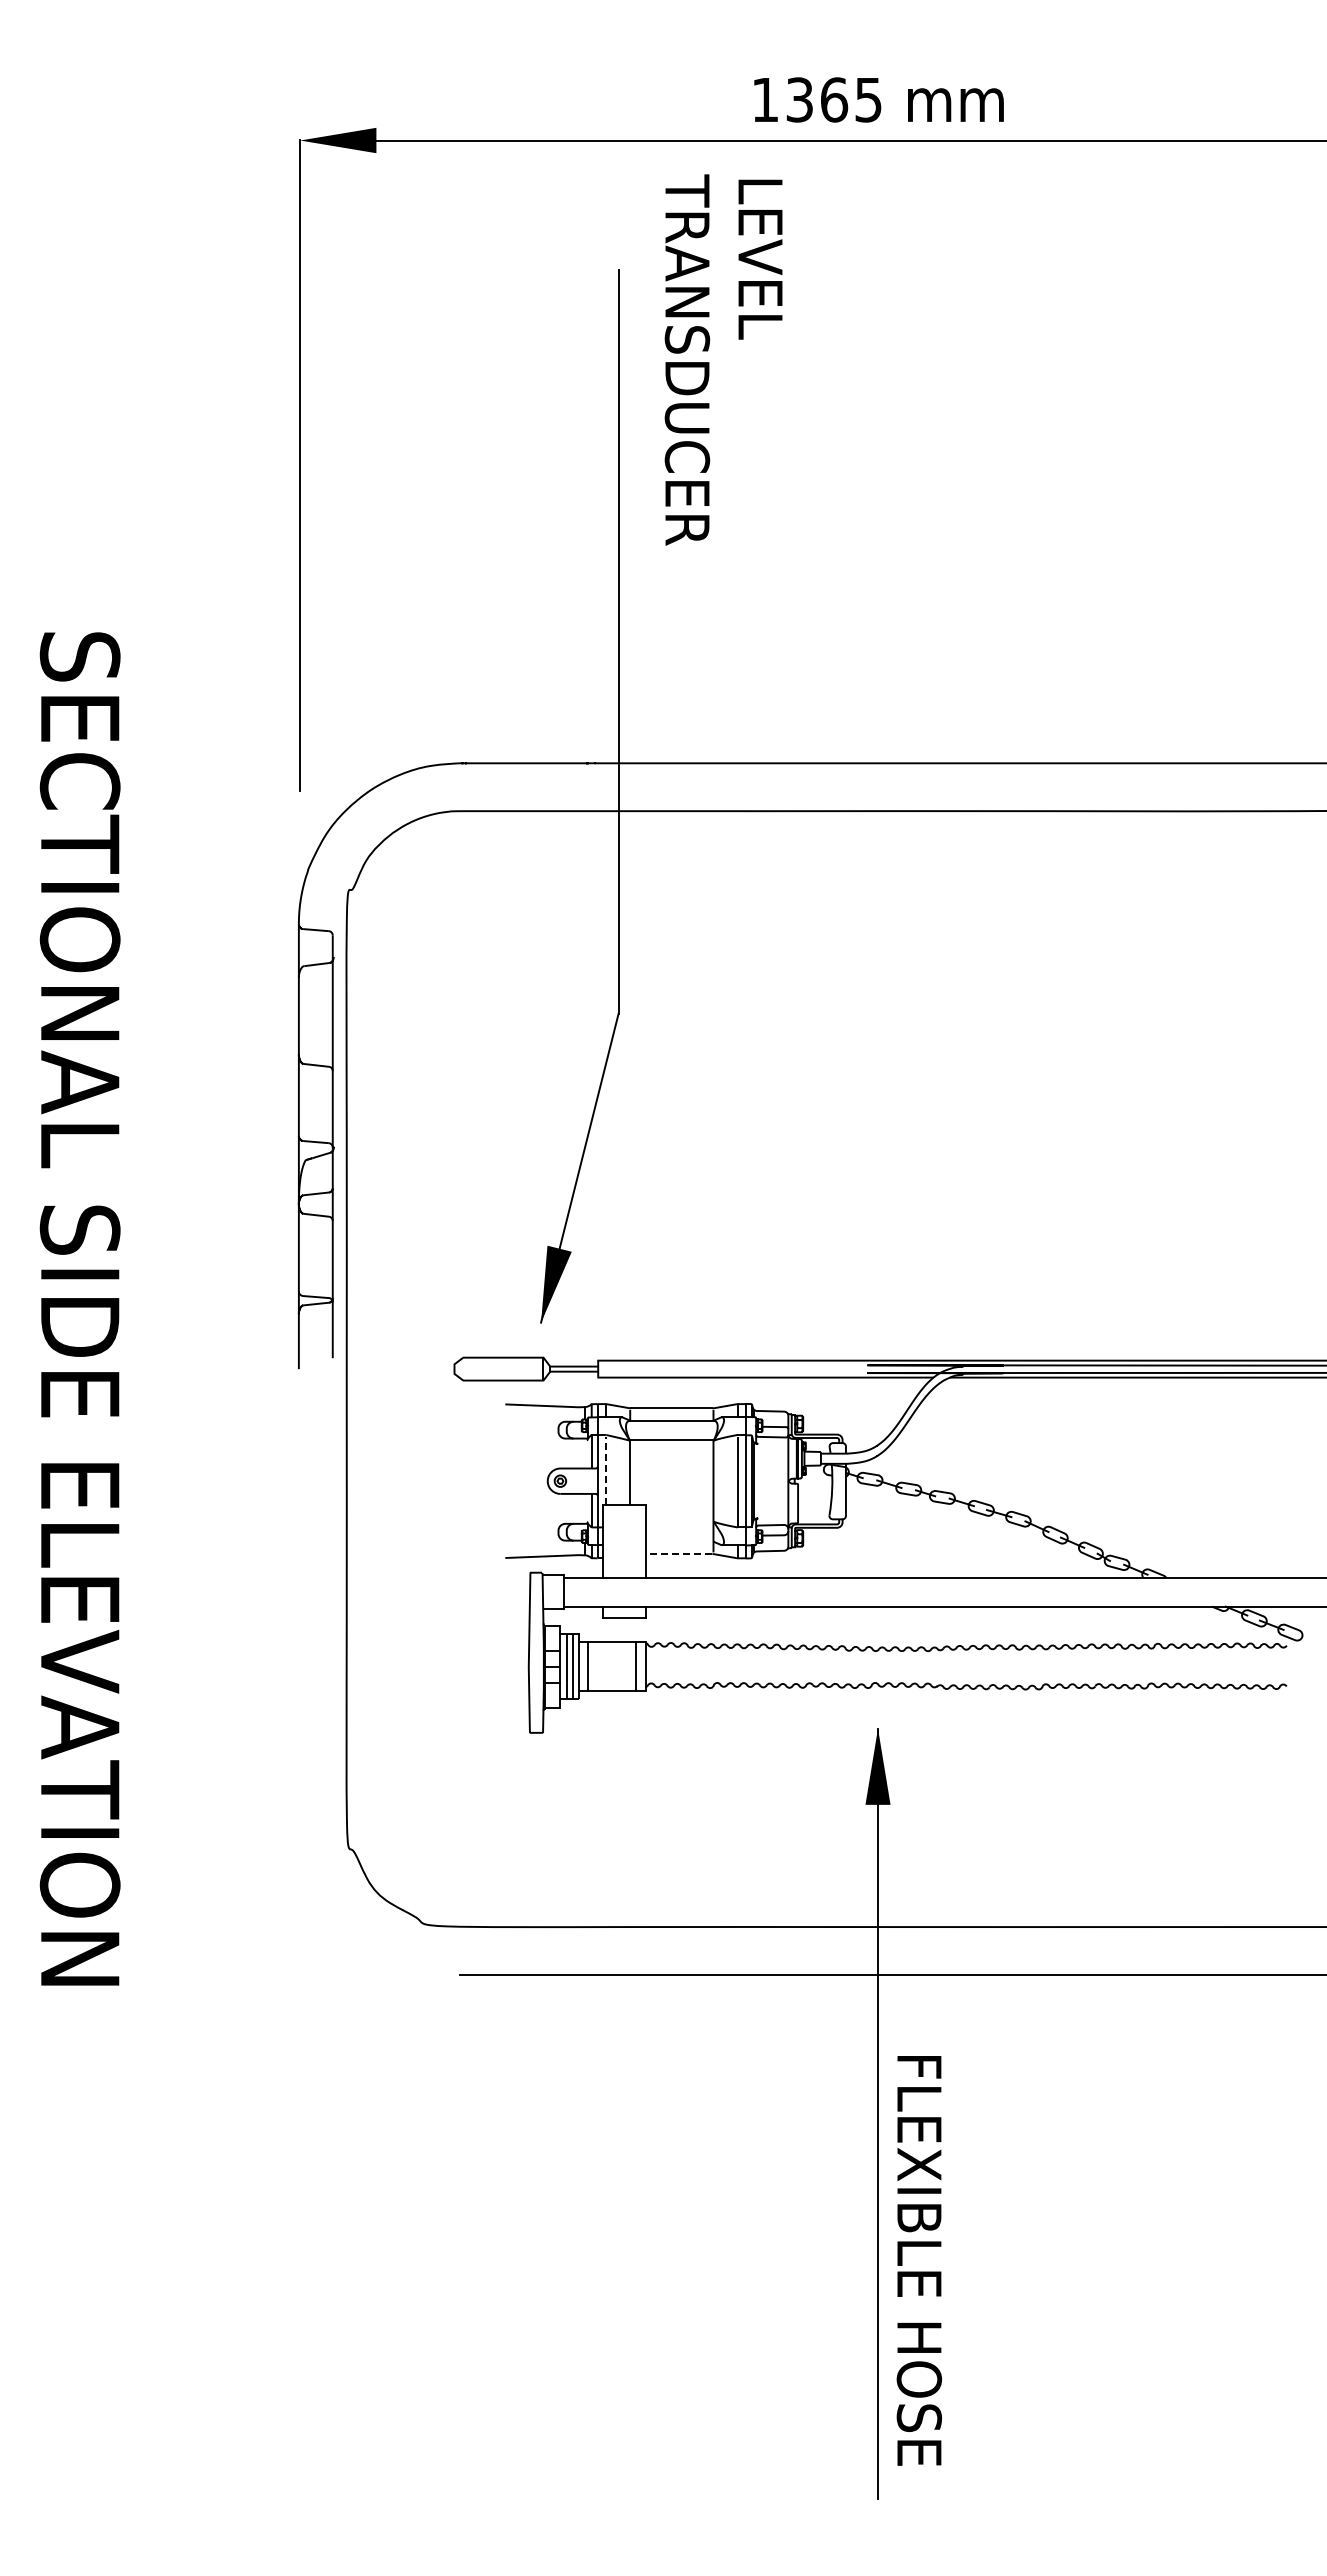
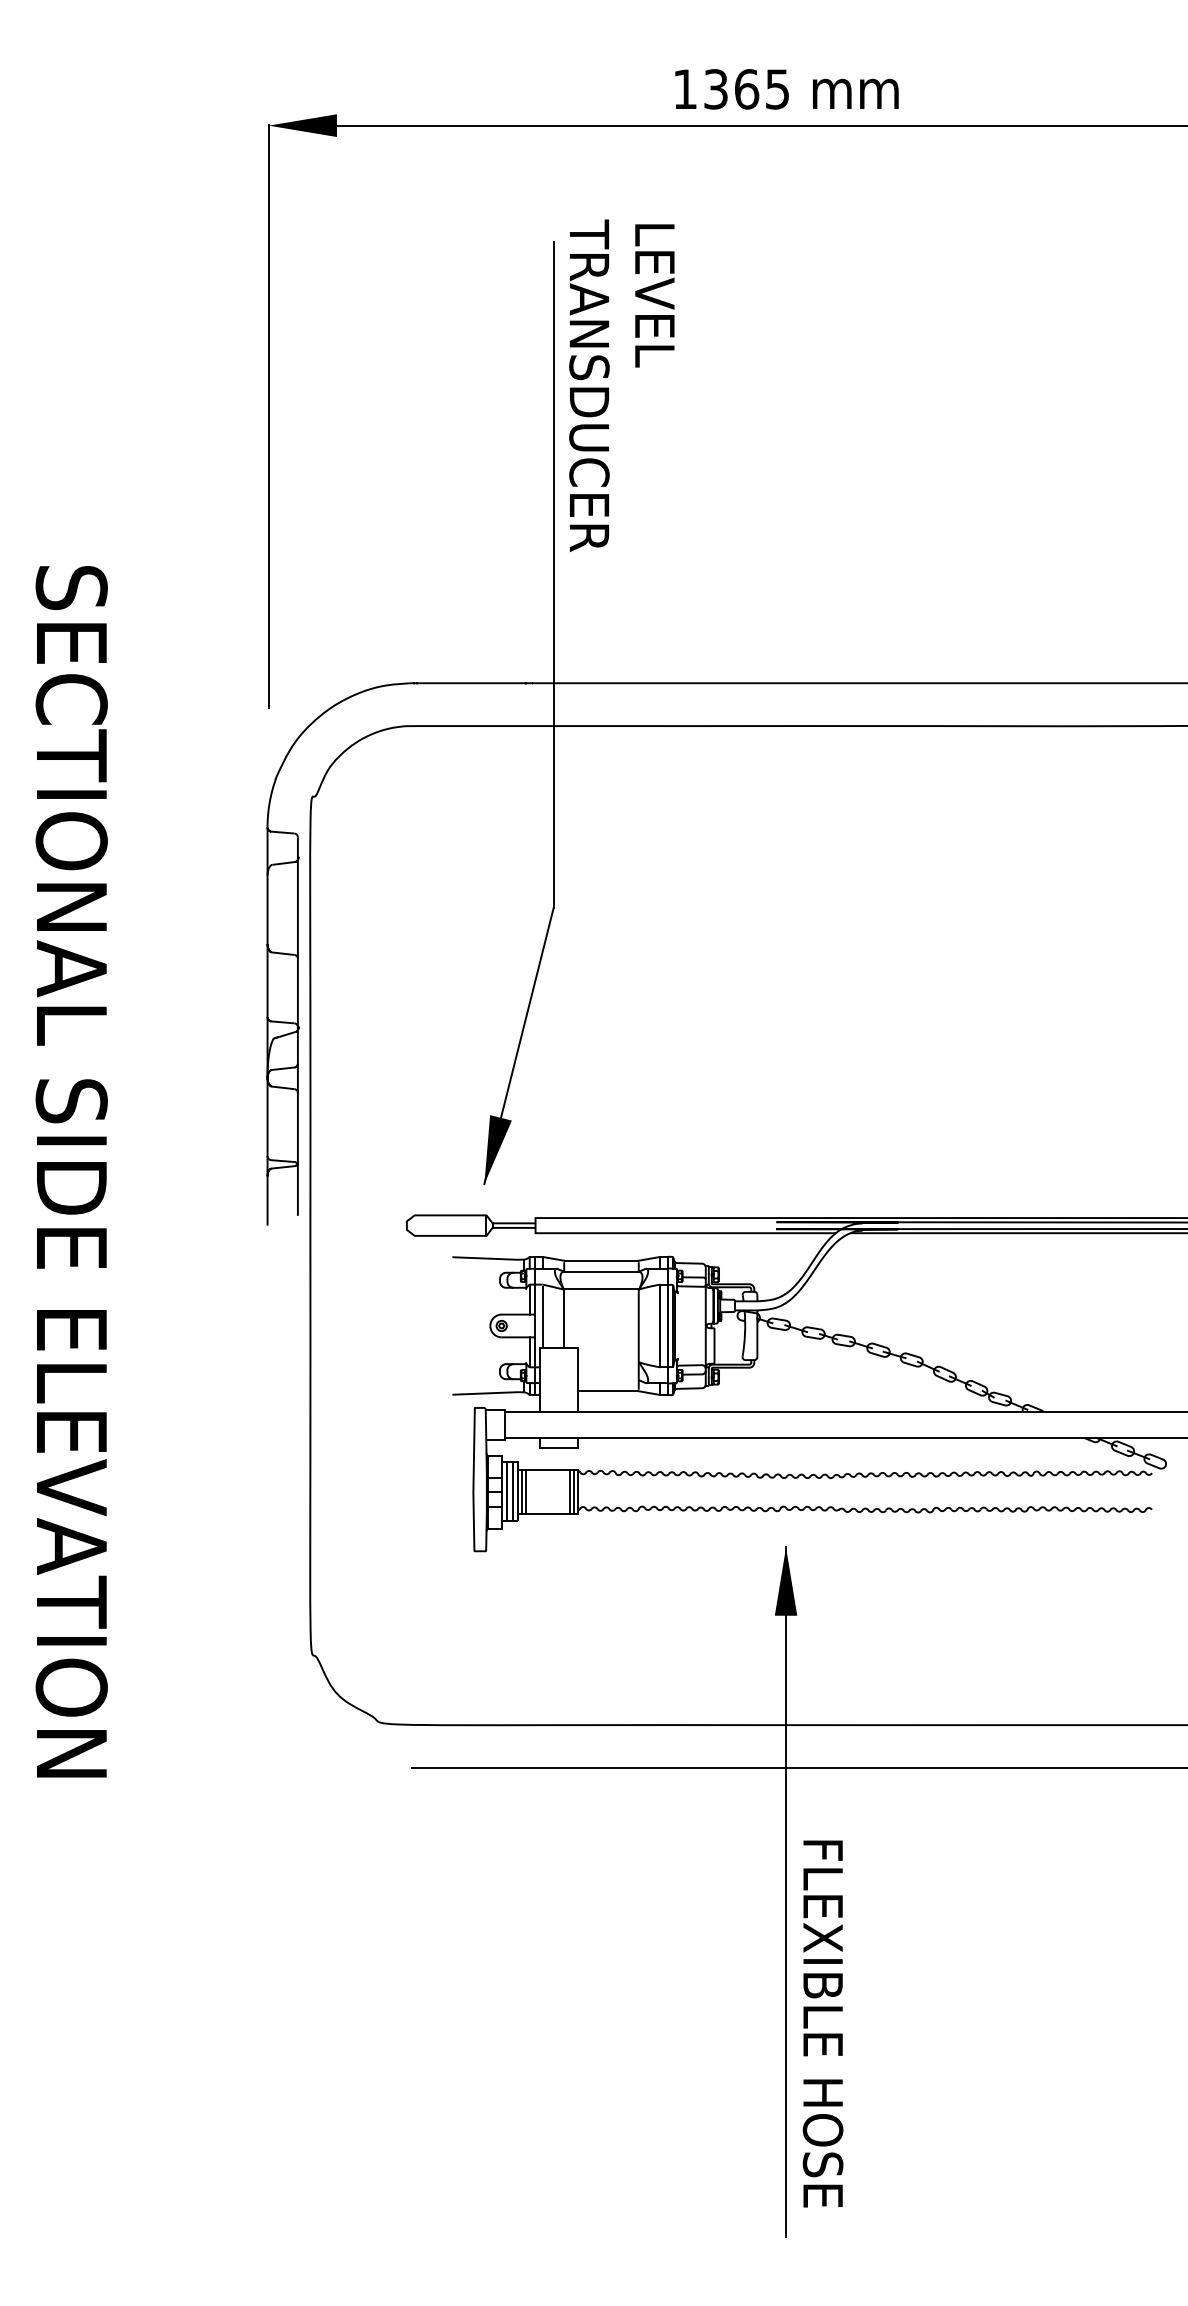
text: (723, 359) -> (621, 385), moved
line: (606, 1470) -> (542, 1316), dashed -> solid
line: (678, 1554) -> (607, 1391), dashed -> solid
line: (583, 1666) -> (522, 1491), added
line: (640, 1666) -> (573, 1491), added

